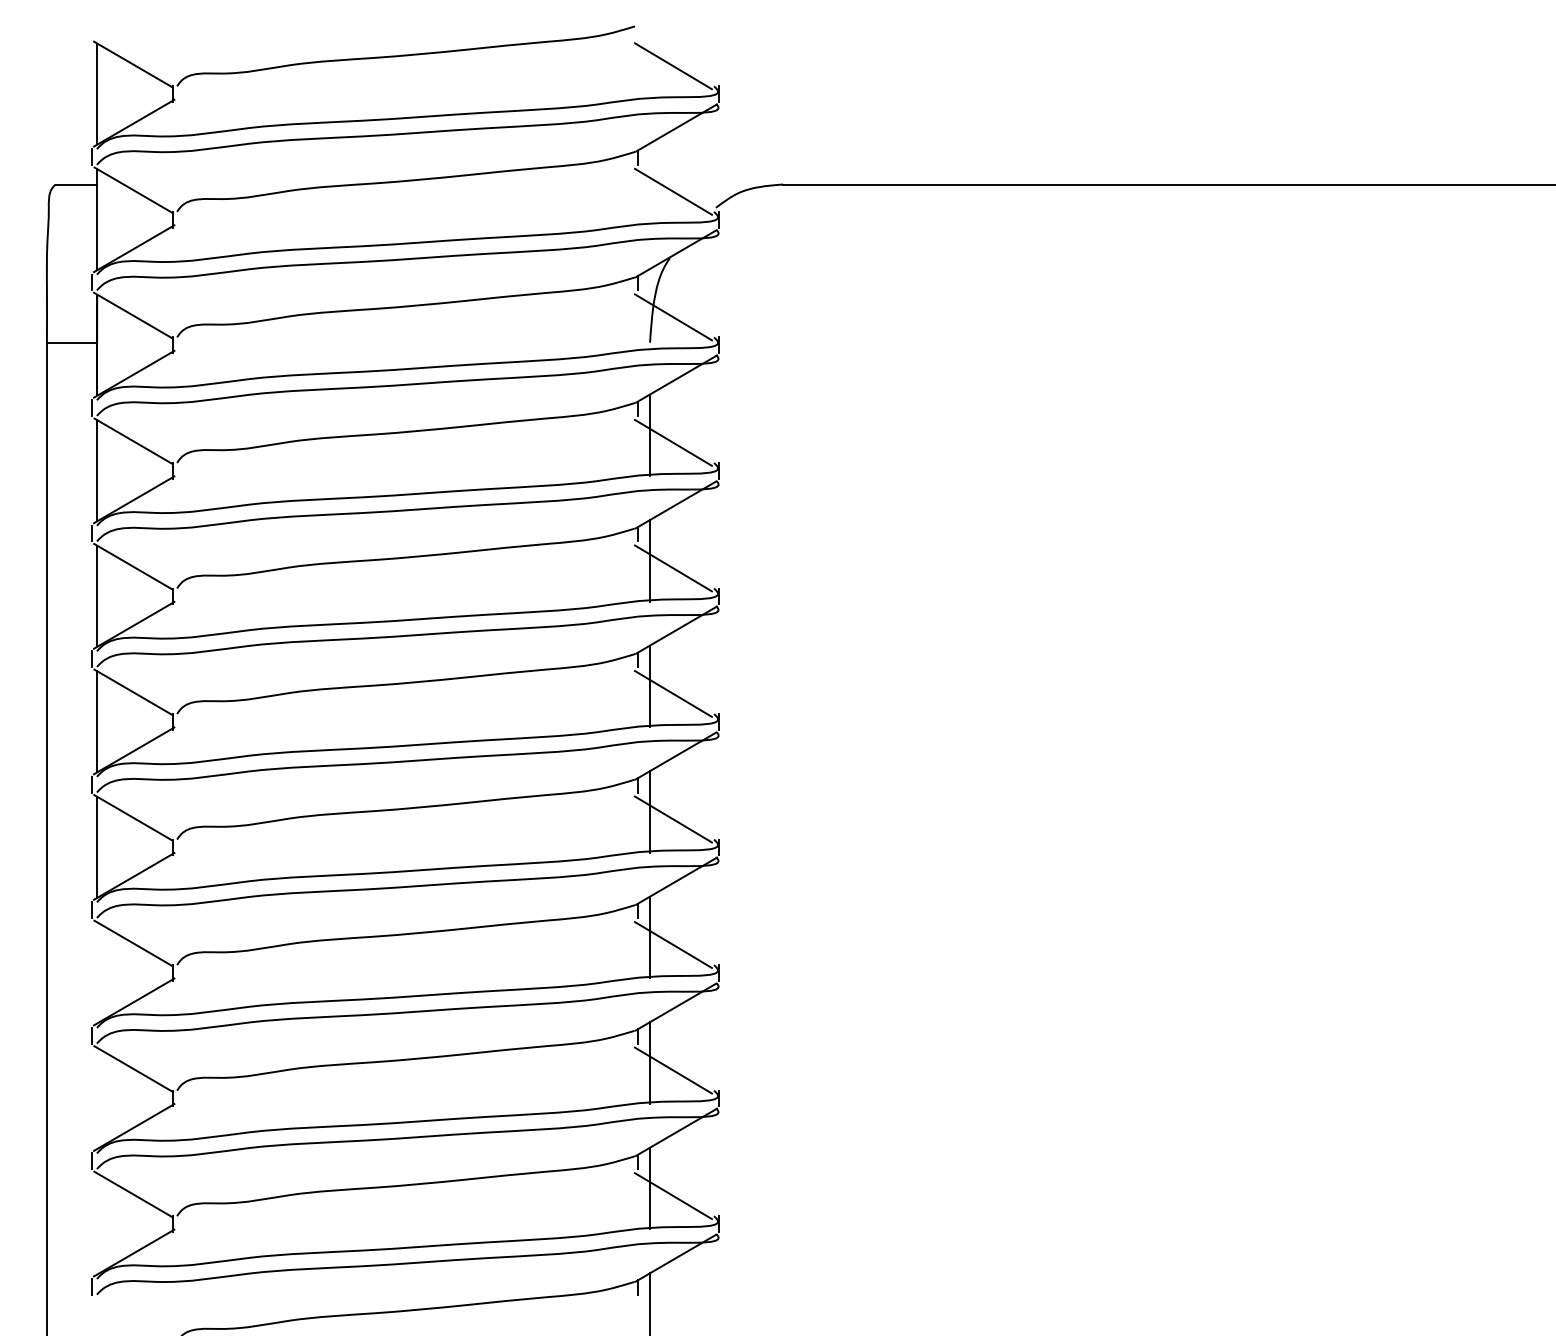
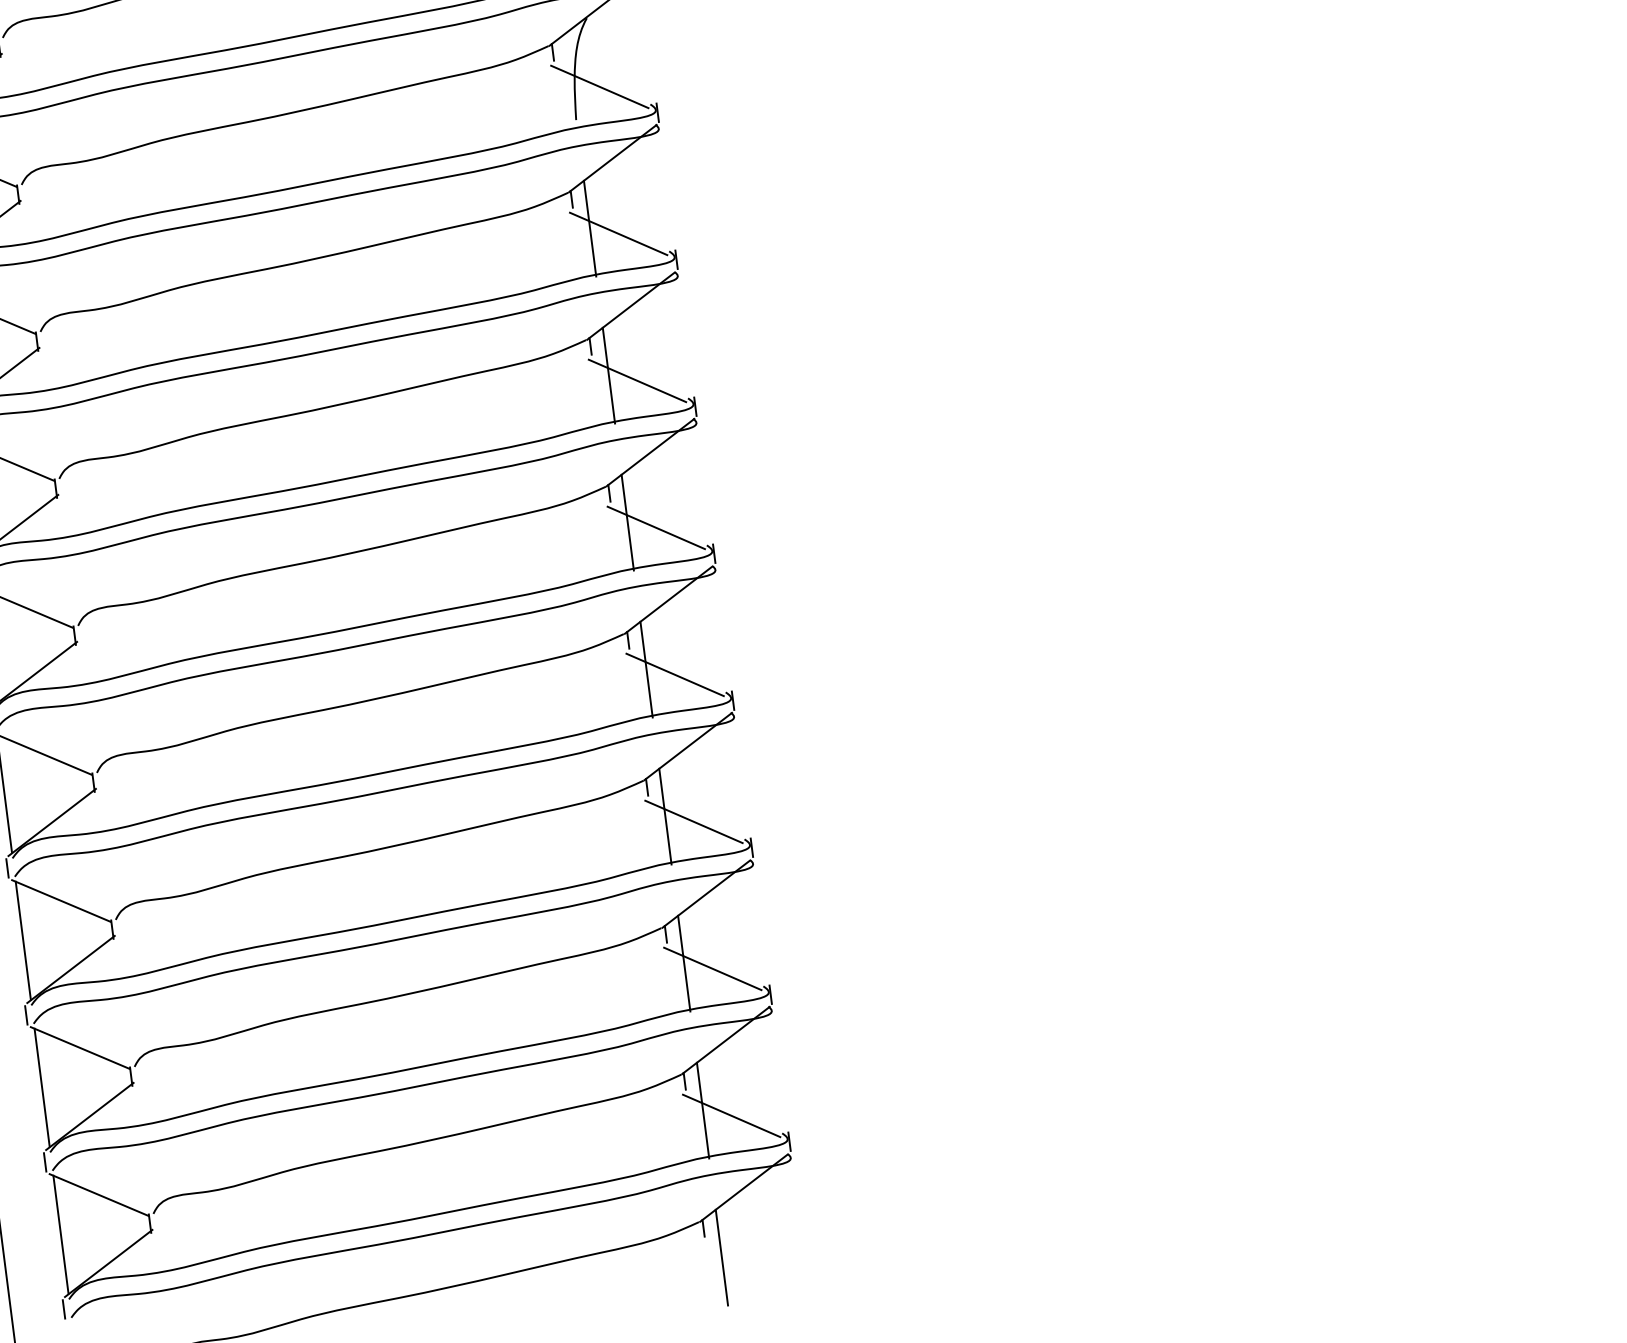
line: (97, 972) -> (23, 940), added
line: (97, 1097) -> (42, 1086), added
line: (97, 1223) -> (61, 1234), added

